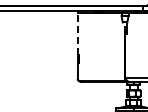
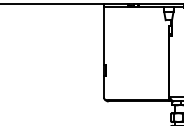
line: (77, 33) -> (103, 35), dashed -> solid

